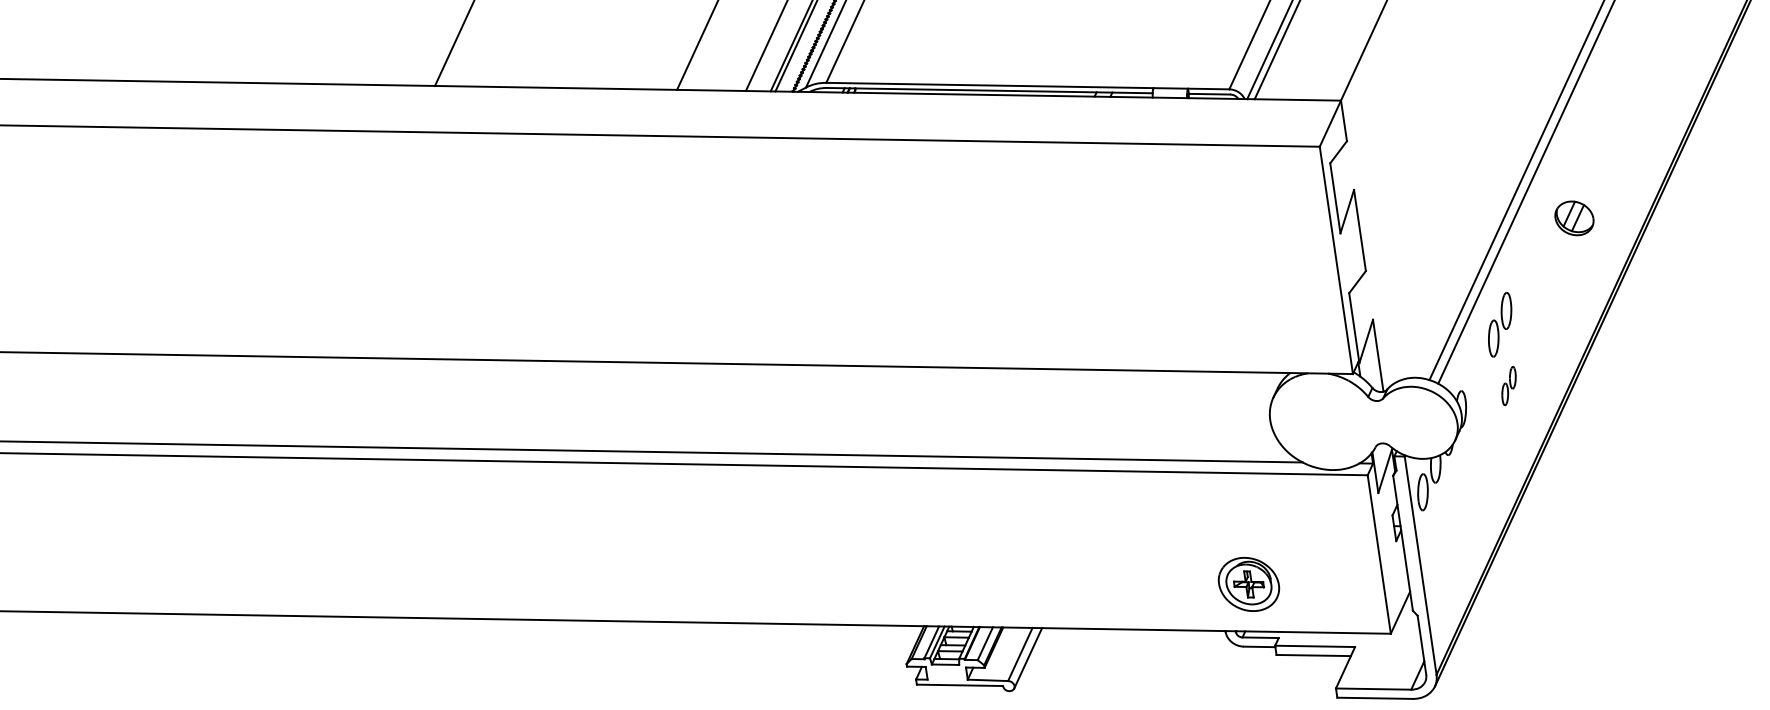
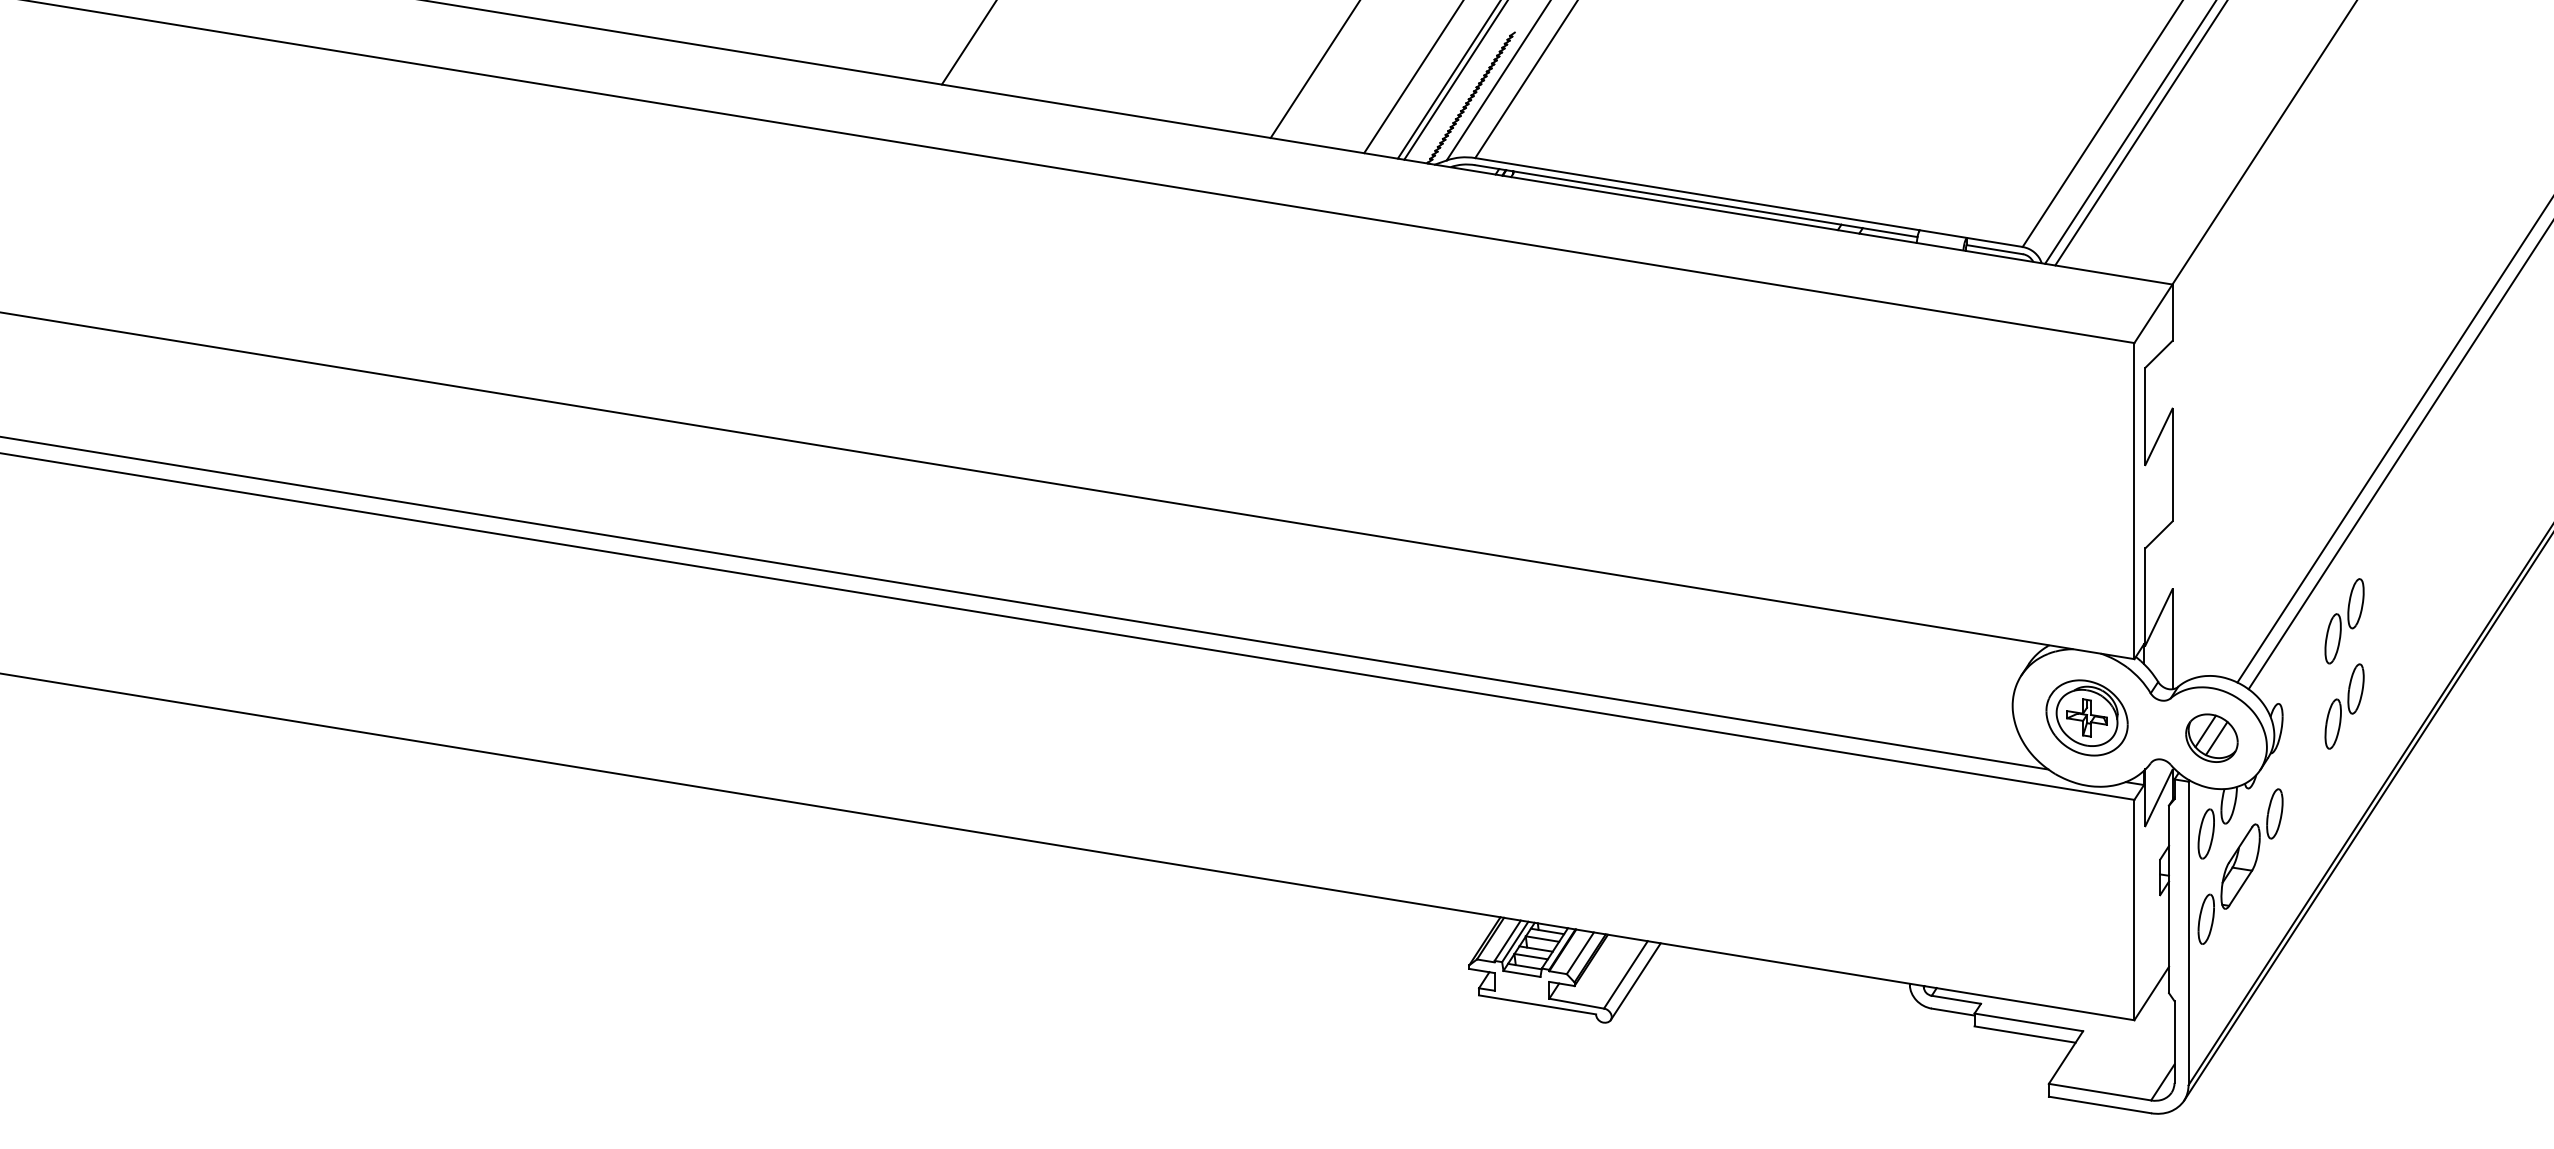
part: (1574, 217) -> (2211, 737), moved
part: (1508, 386) -> (2344, 706), size x1.67
part: (1450, 512) -> (2240, 866), added
part: (1248, 584) -> (2086, 717), moved

